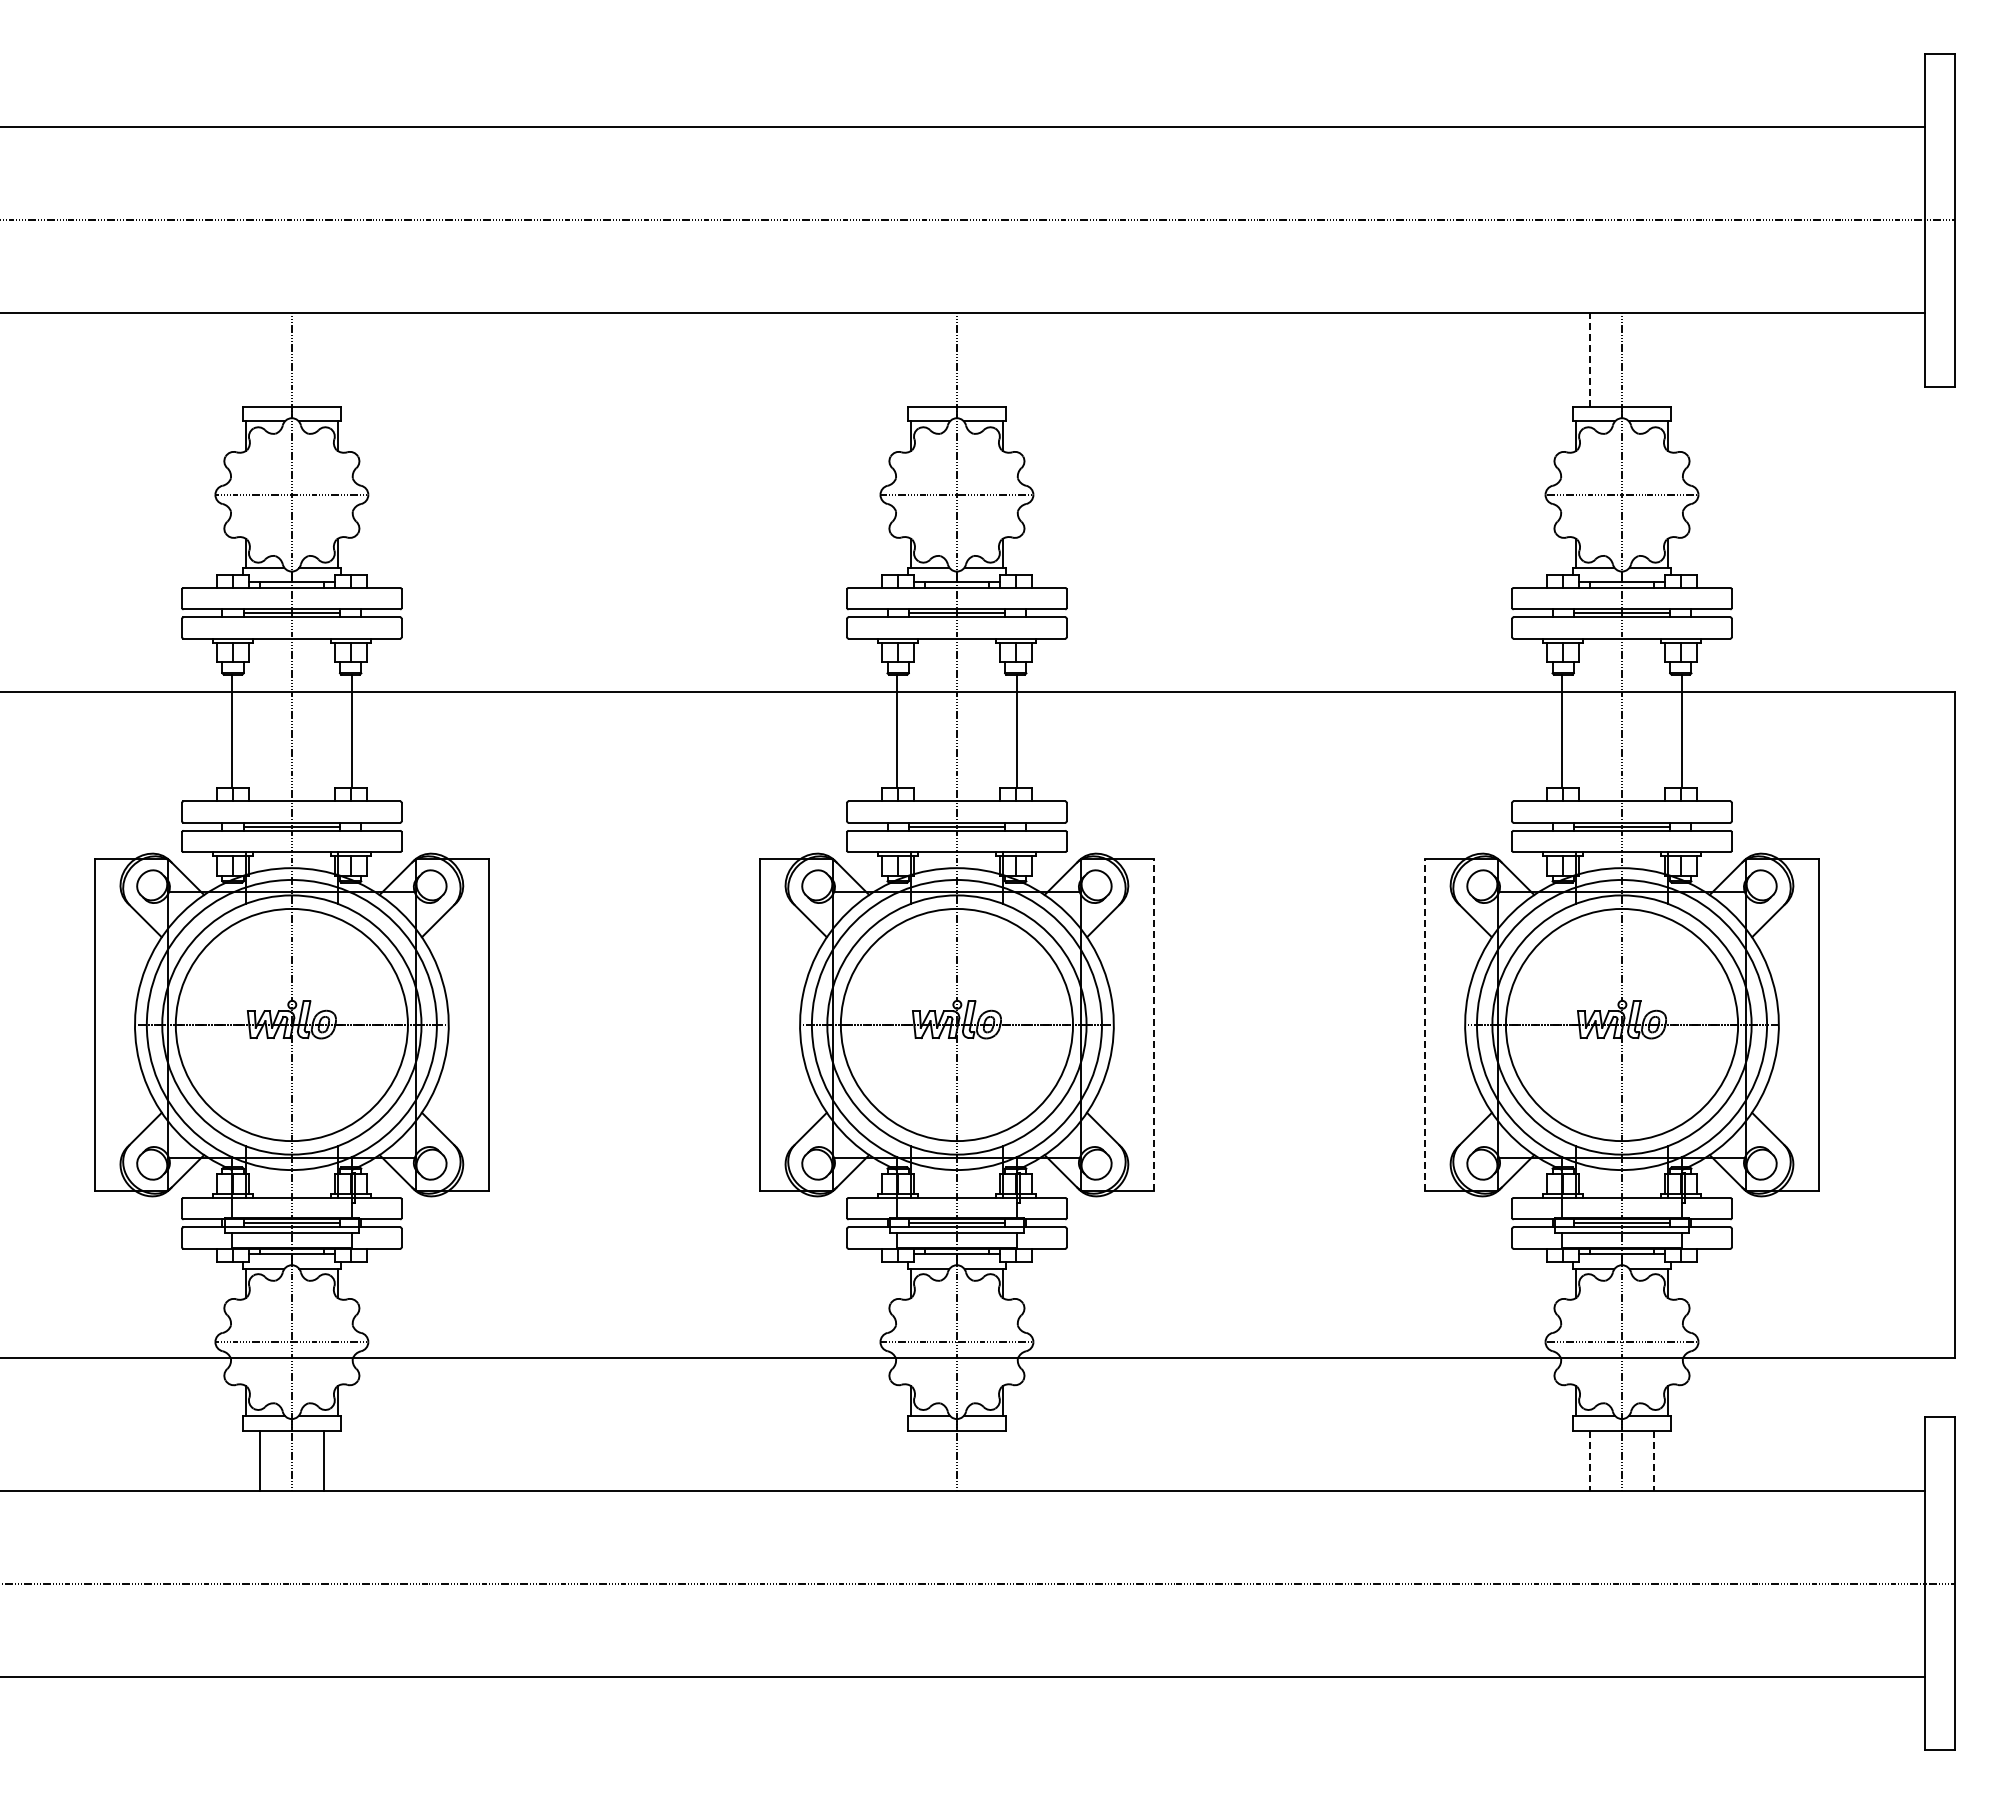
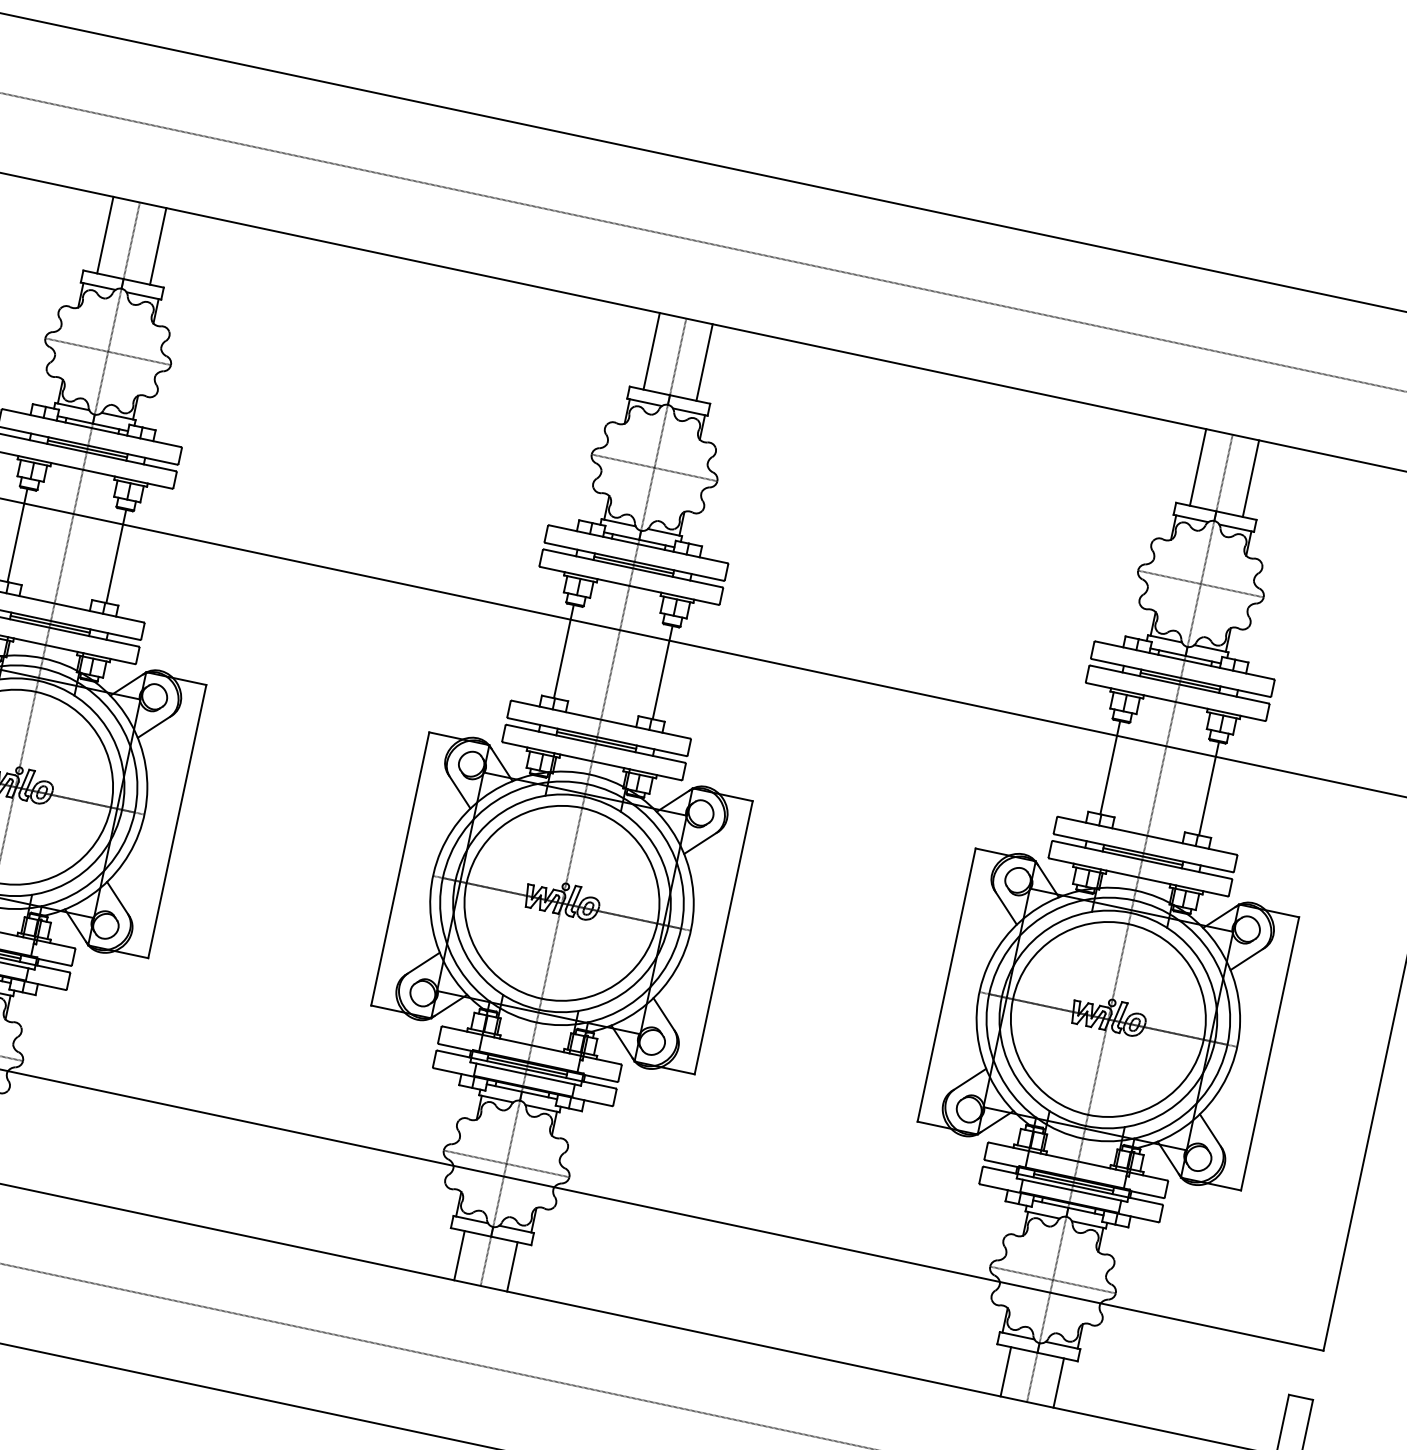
line: (259, 359) -> (105, 234), added
line: (324, 359) -> (158, 246), added
line: (924, 359) -> (651, 350), added
line: (989, 359) -> (704, 362), added
line: (1589, 359) -> (1197, 467), dashed -> solid
line: (1654, 359) -> (1251, 478), added
line: (1153, 1024) -> (723, 937), dashed -> solid
line: (1425, 1024) -> (947, 984), dashed -> solid
line: (924, 1460) -> (459, 1255), added
line: (989, 1460) -> (512, 1266), added
line: (1589, 1460) -> (1005, 1371), dashed -> solid
line: (1654, 1460) -> (1059, 1382), dashed -> solid

